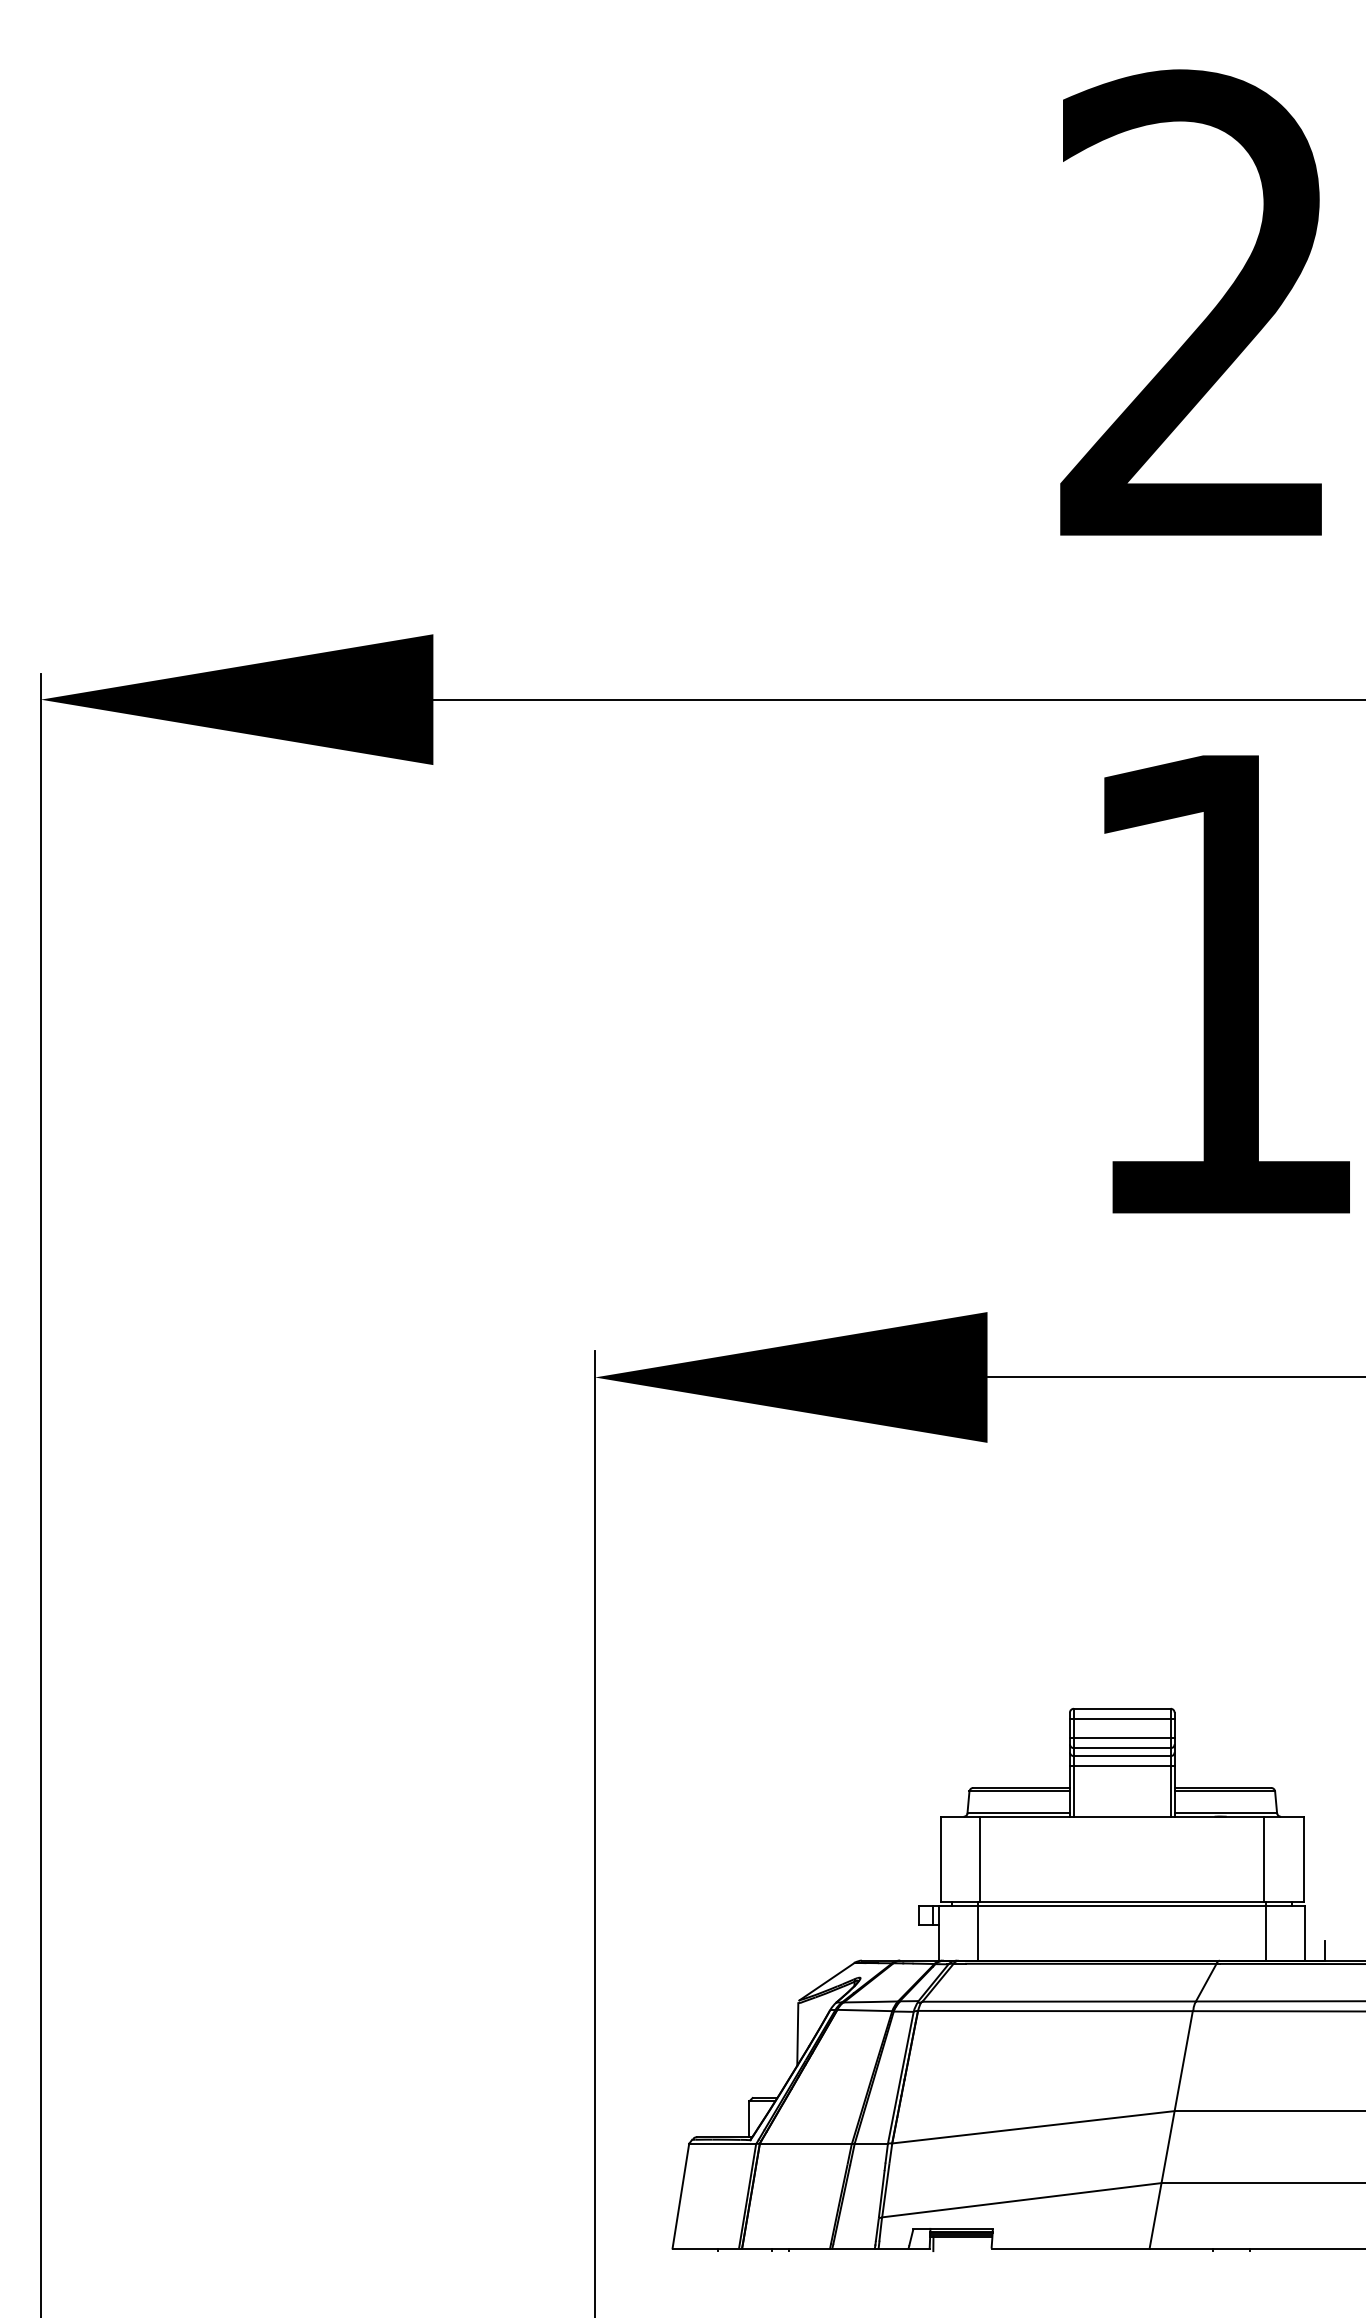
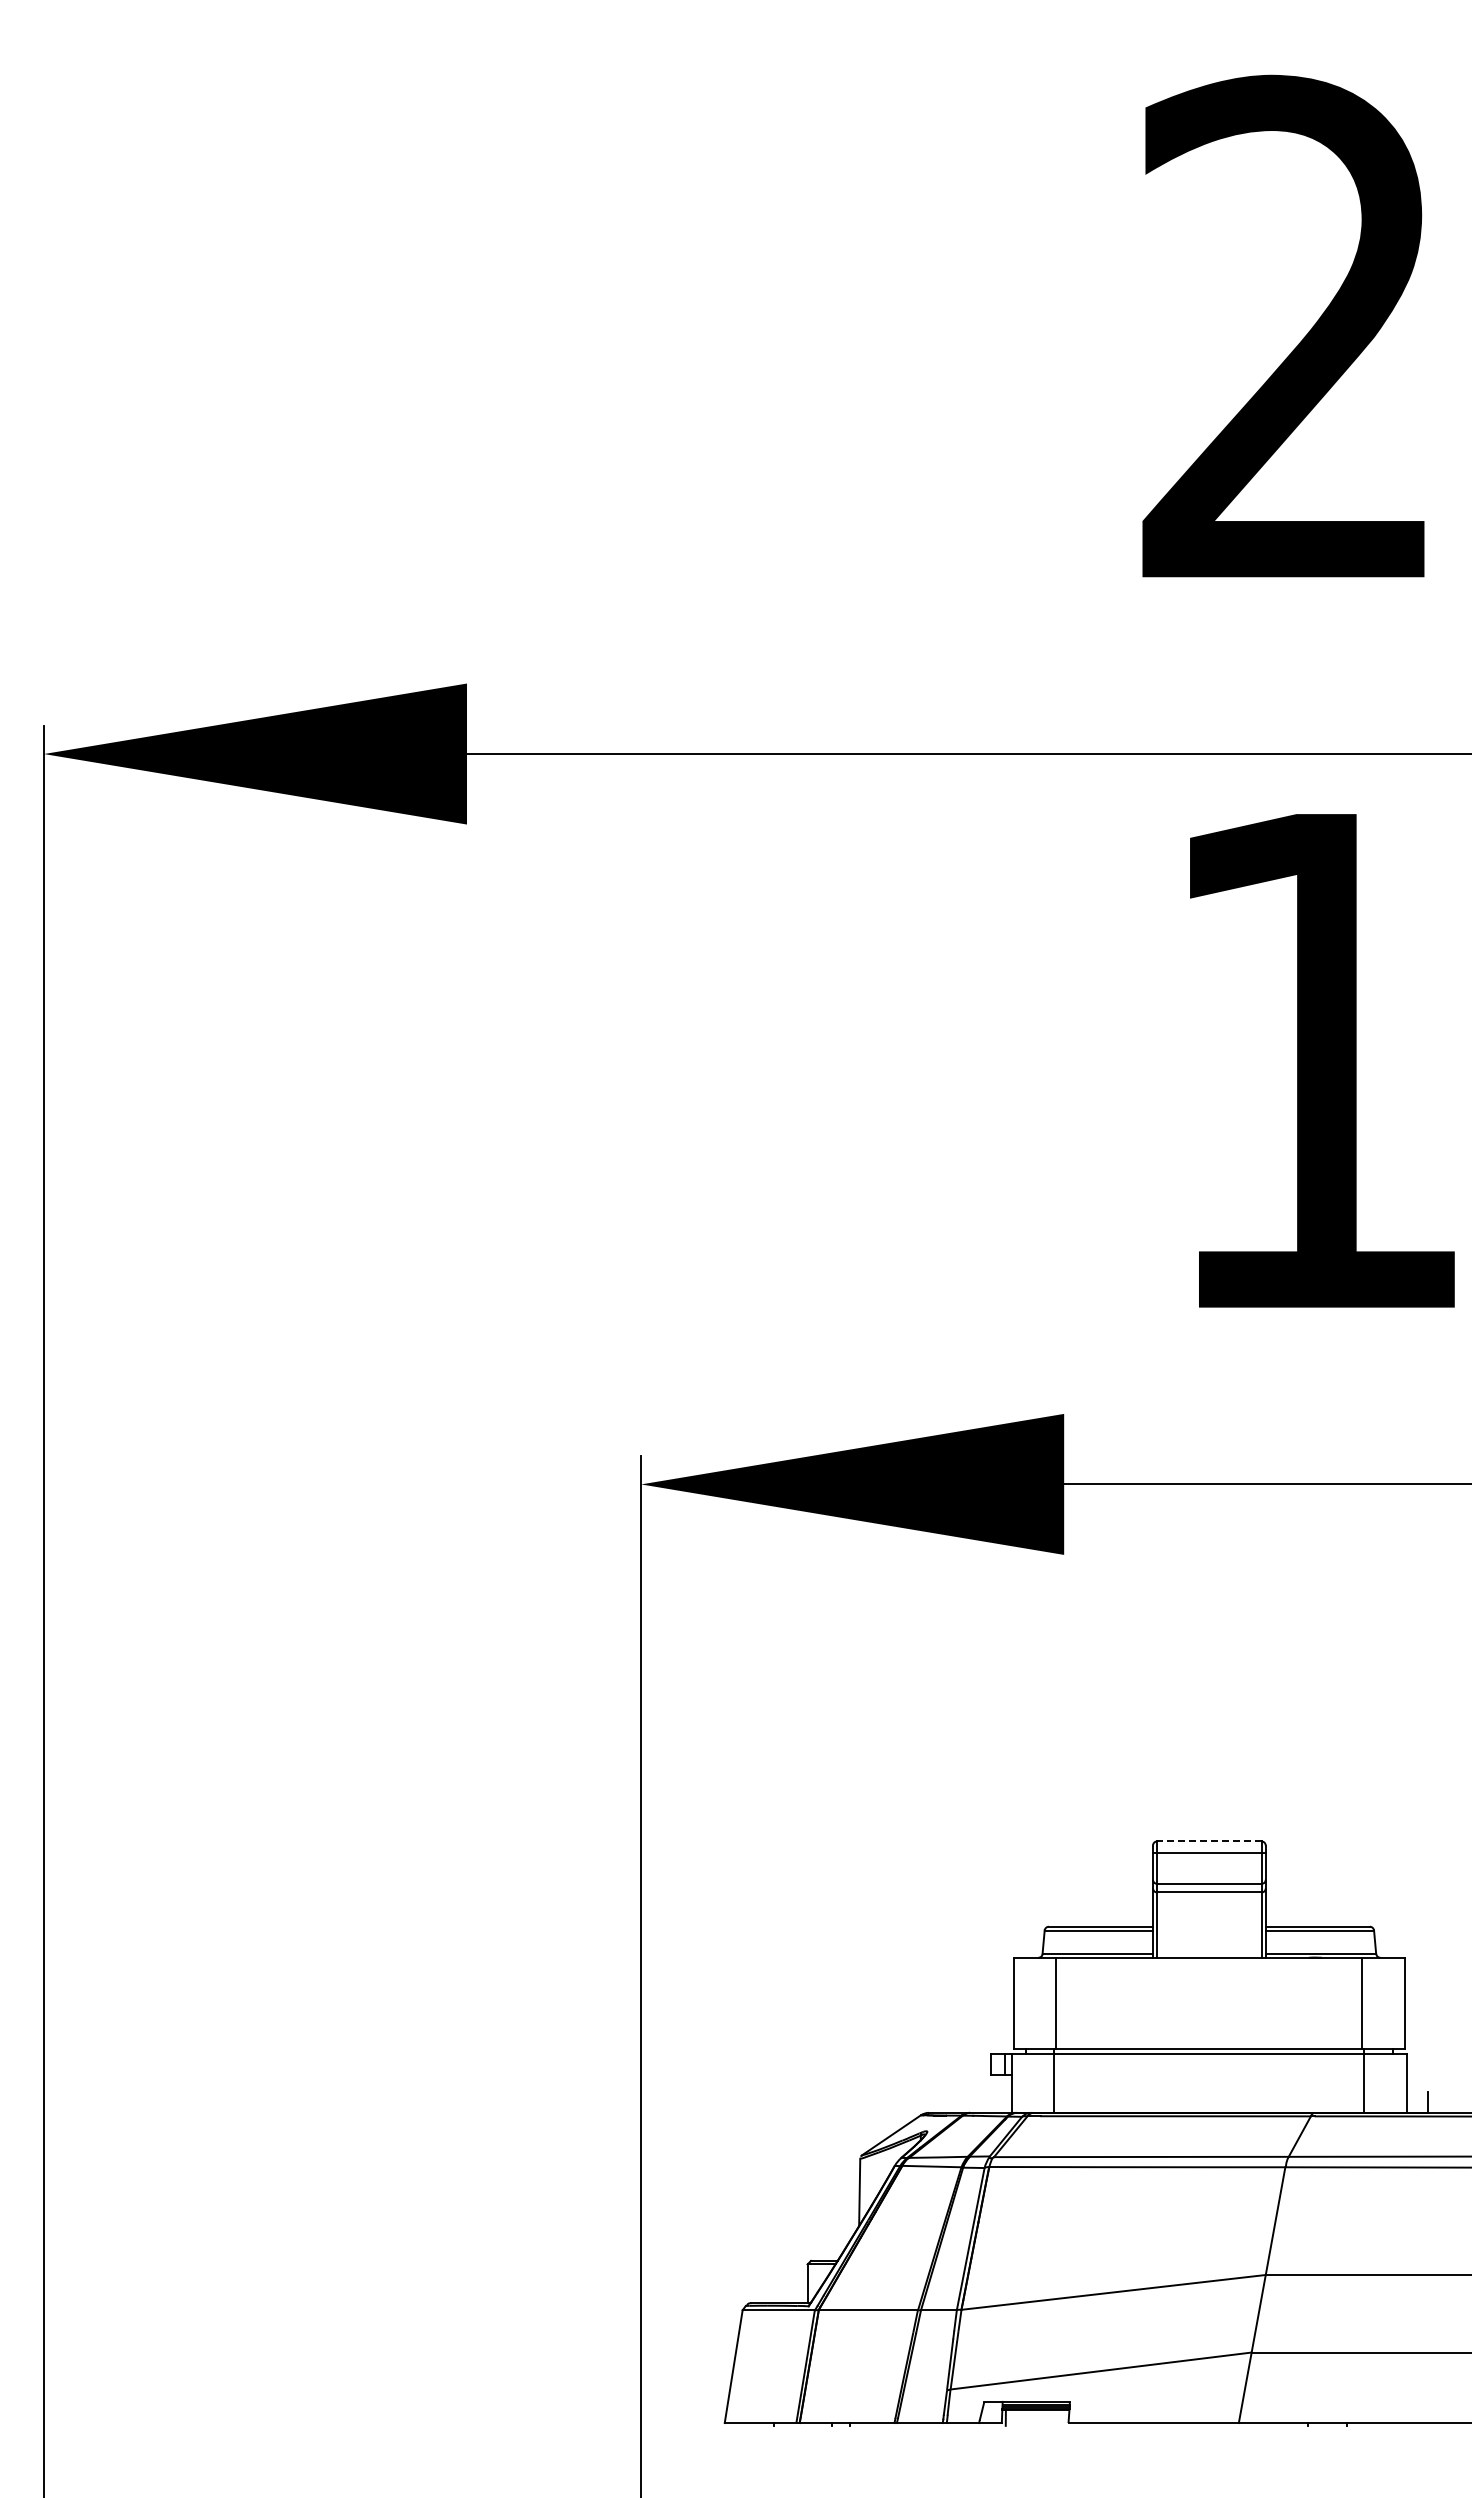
line: (1121, 1708) -> (1208, 1841), solid -> dashed
line: (1121, 1737) -> (1208, 1872), removed
line: (1121, 1766) -> (1208, 1903), removed

